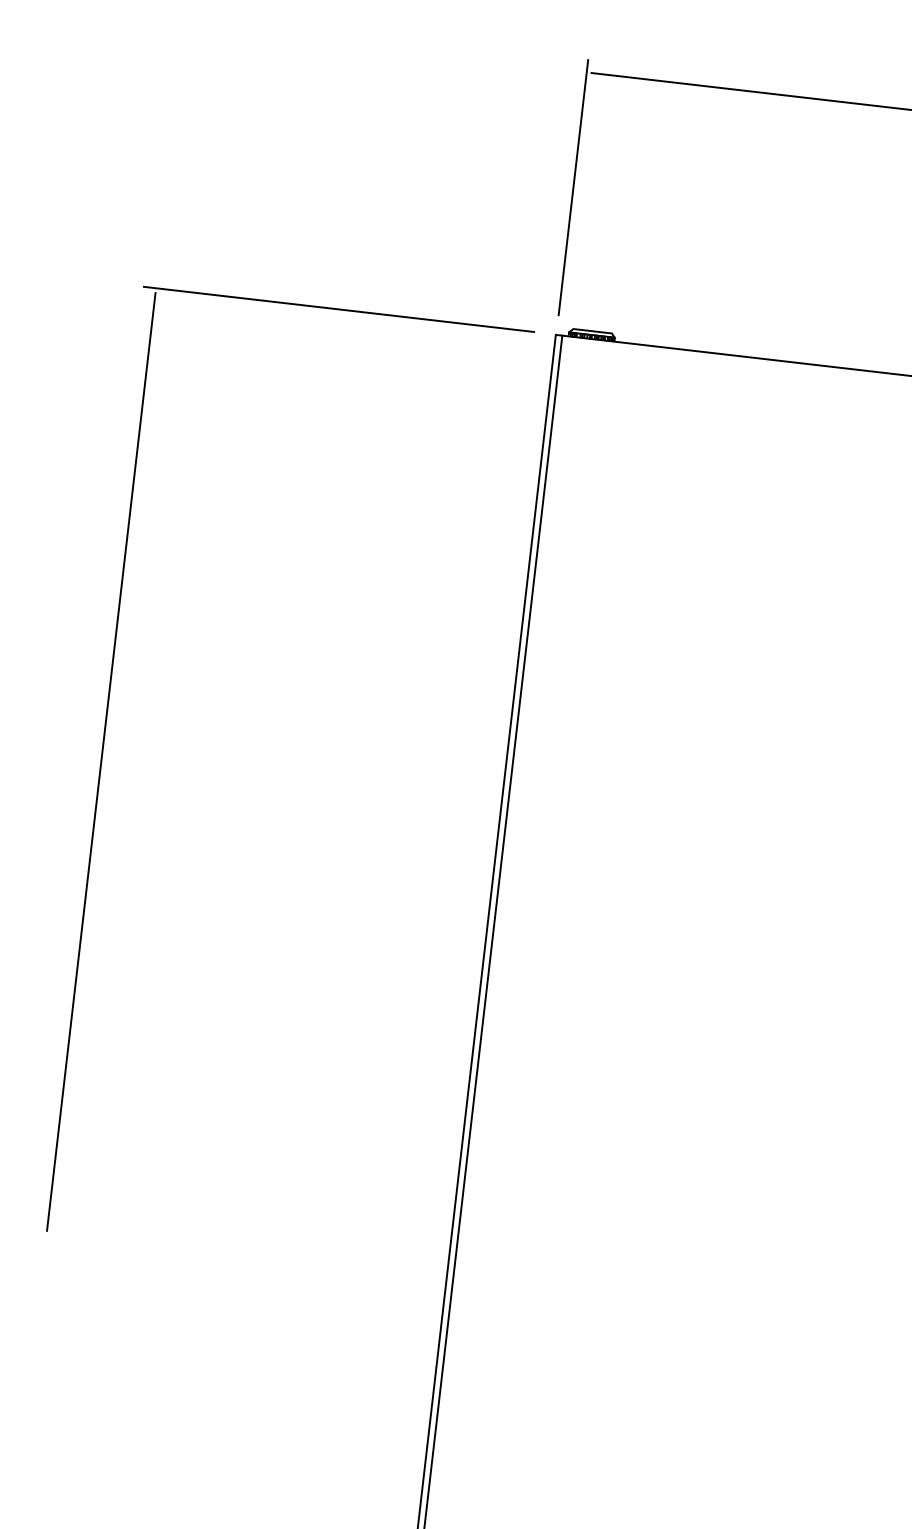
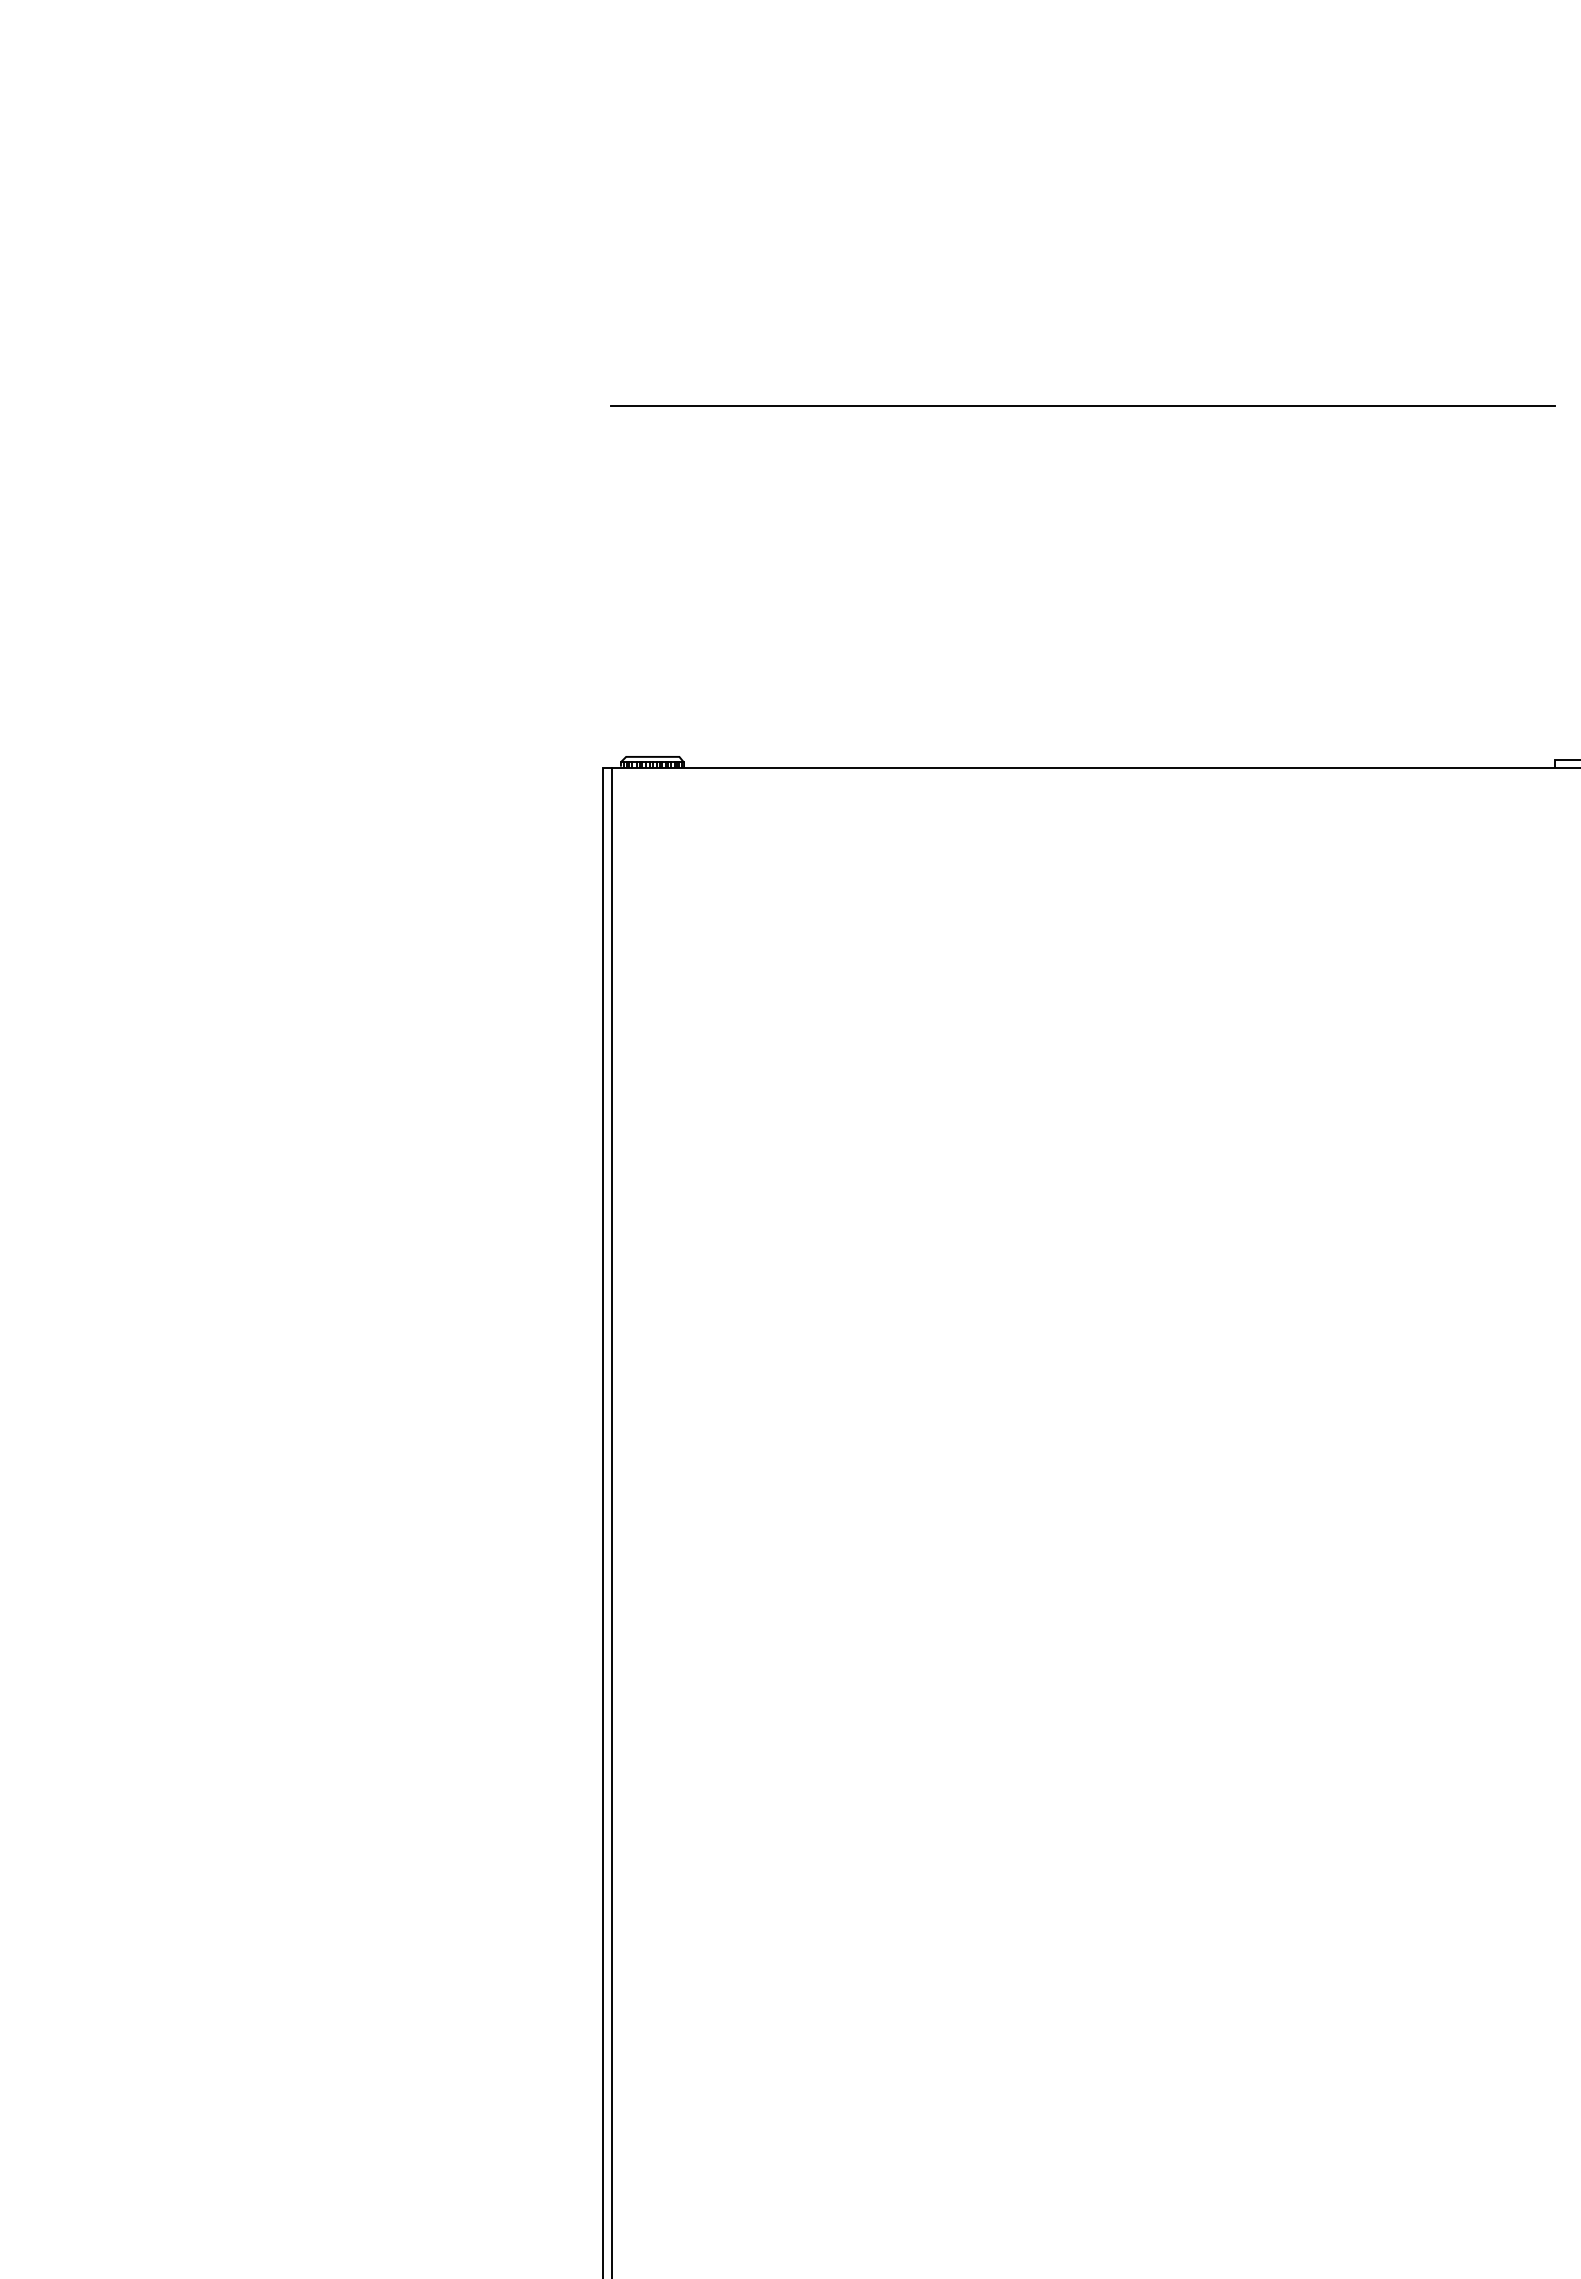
line: (573, 187) -> (604, 564), removed
line: (338, 309) -> (304, 767), removed
line: (101, 761) -> (52, 1419), removed

